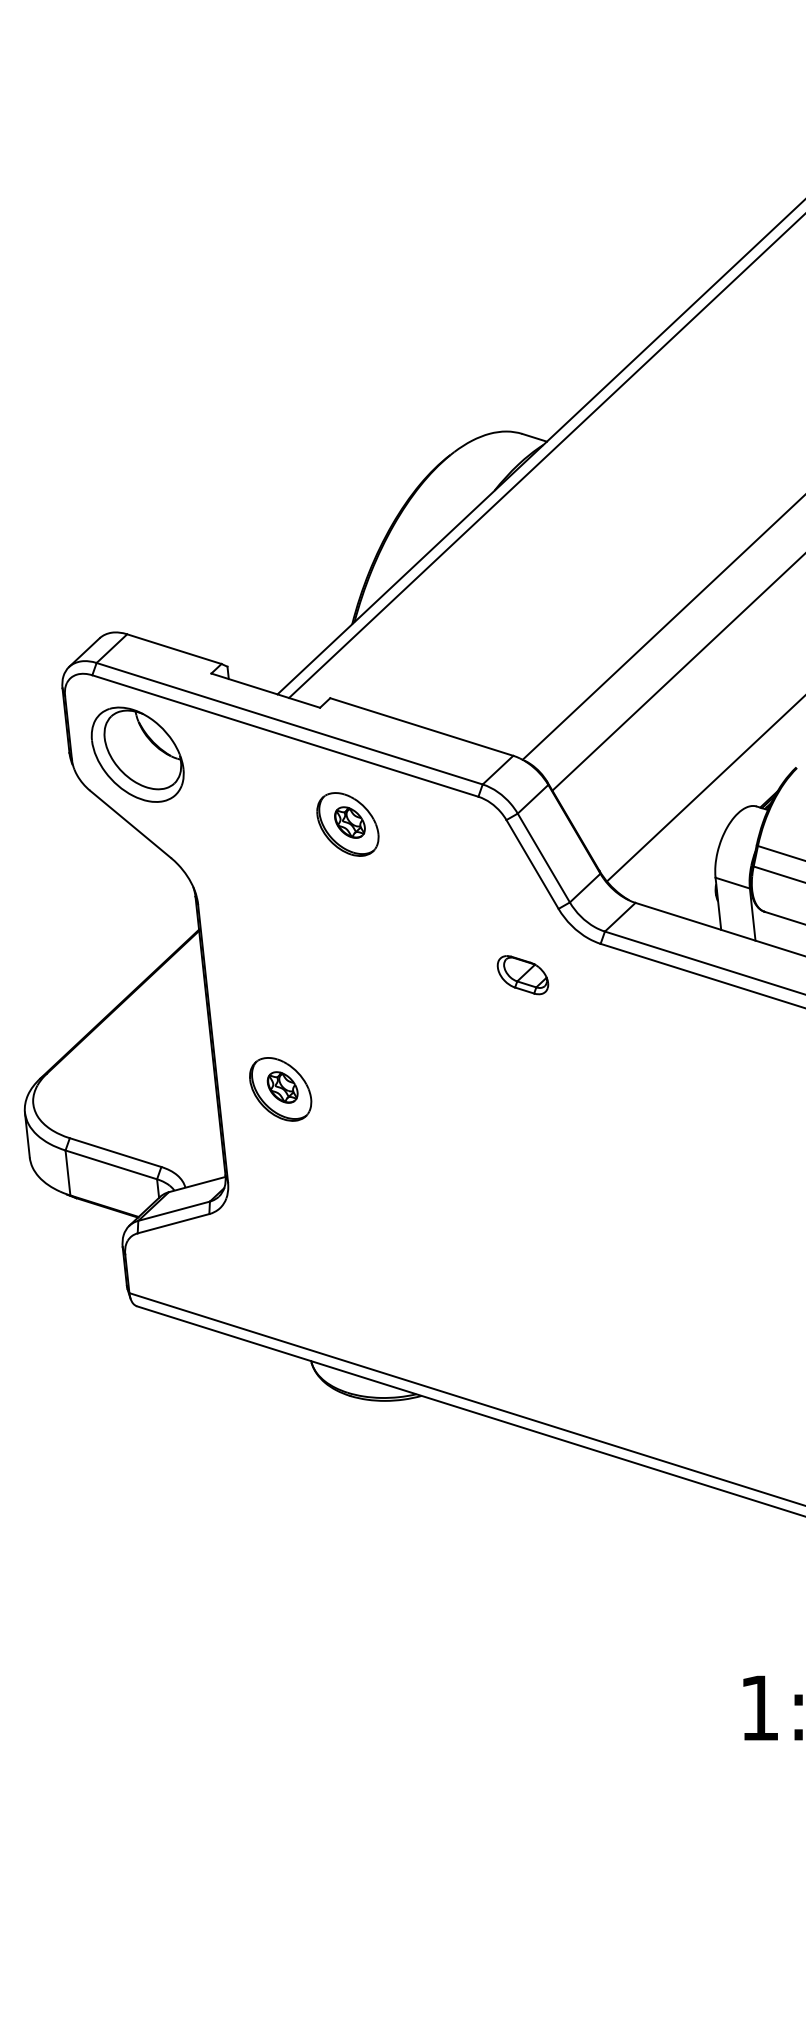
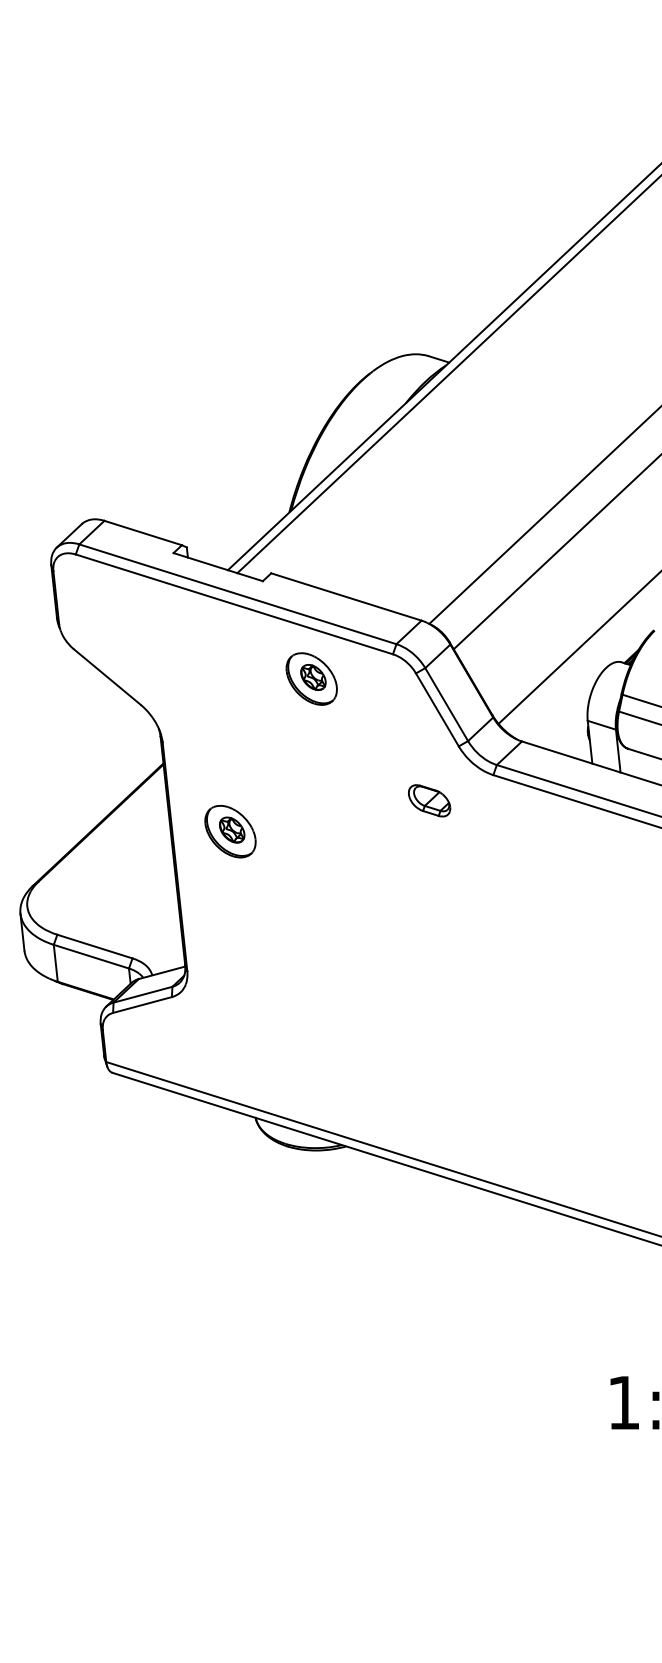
part: (136, 754) -> (112, 619), removed
part: (347, 823) -> (311, 678), moved
part: (280, 1089) -> (230, 831), moved

